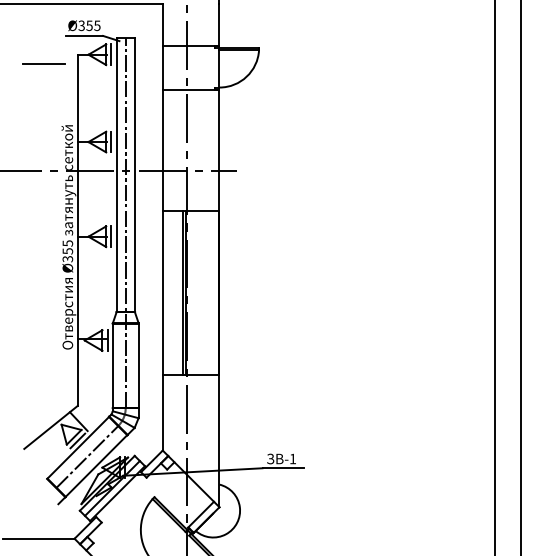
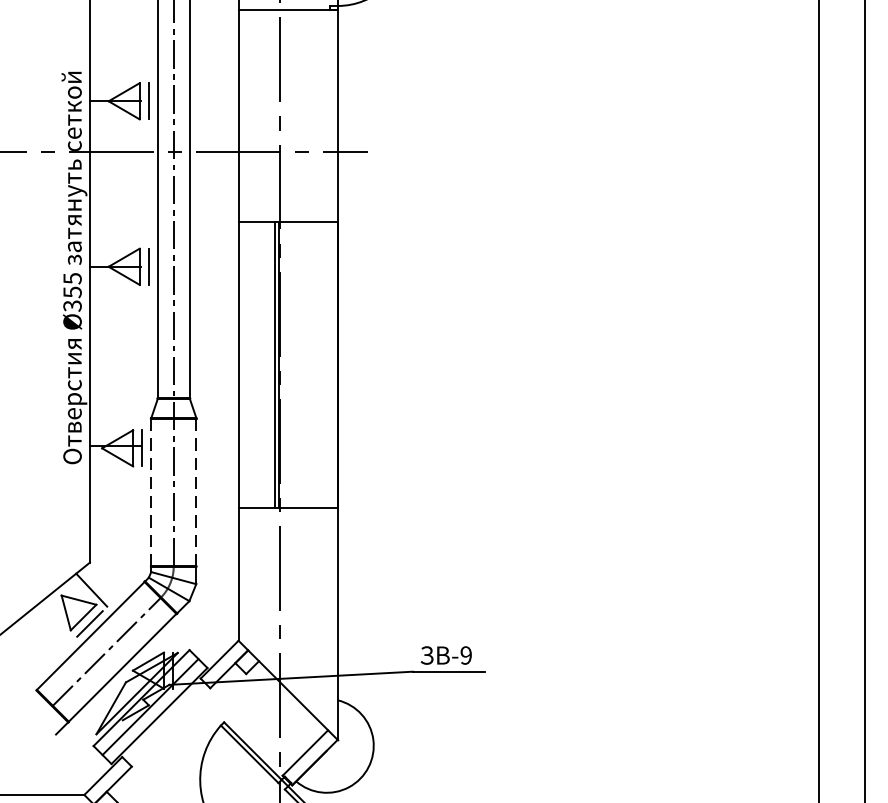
line: (112, 365) -> (150, 492), solid -> dashed
line: (138, 365) -> (196, 492), solid -> dashed
text: (292, 458) -> (465, 654), -1 -> -9

